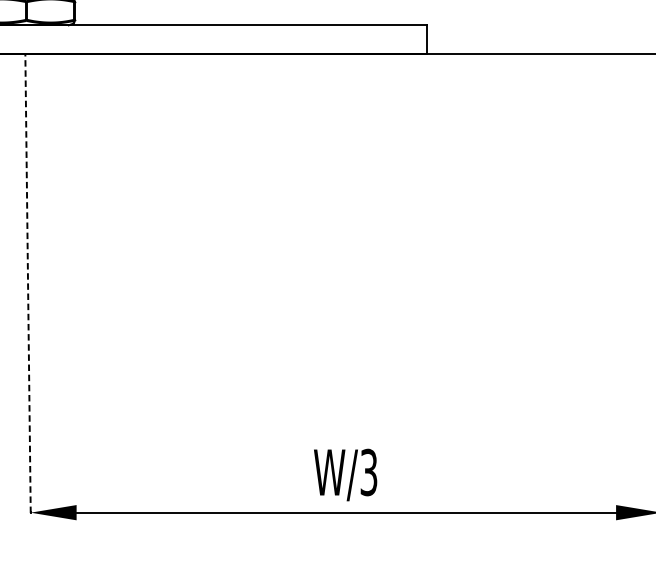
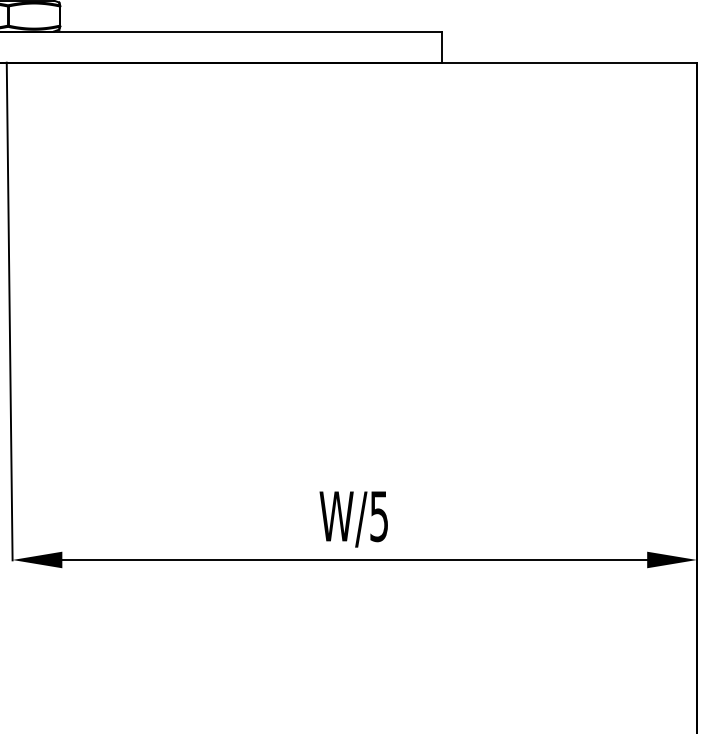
line: (27, 283) -> (9, 311), dashed -> solid
text: (369, 471) -> (379, 515), W/3 -> W/5

